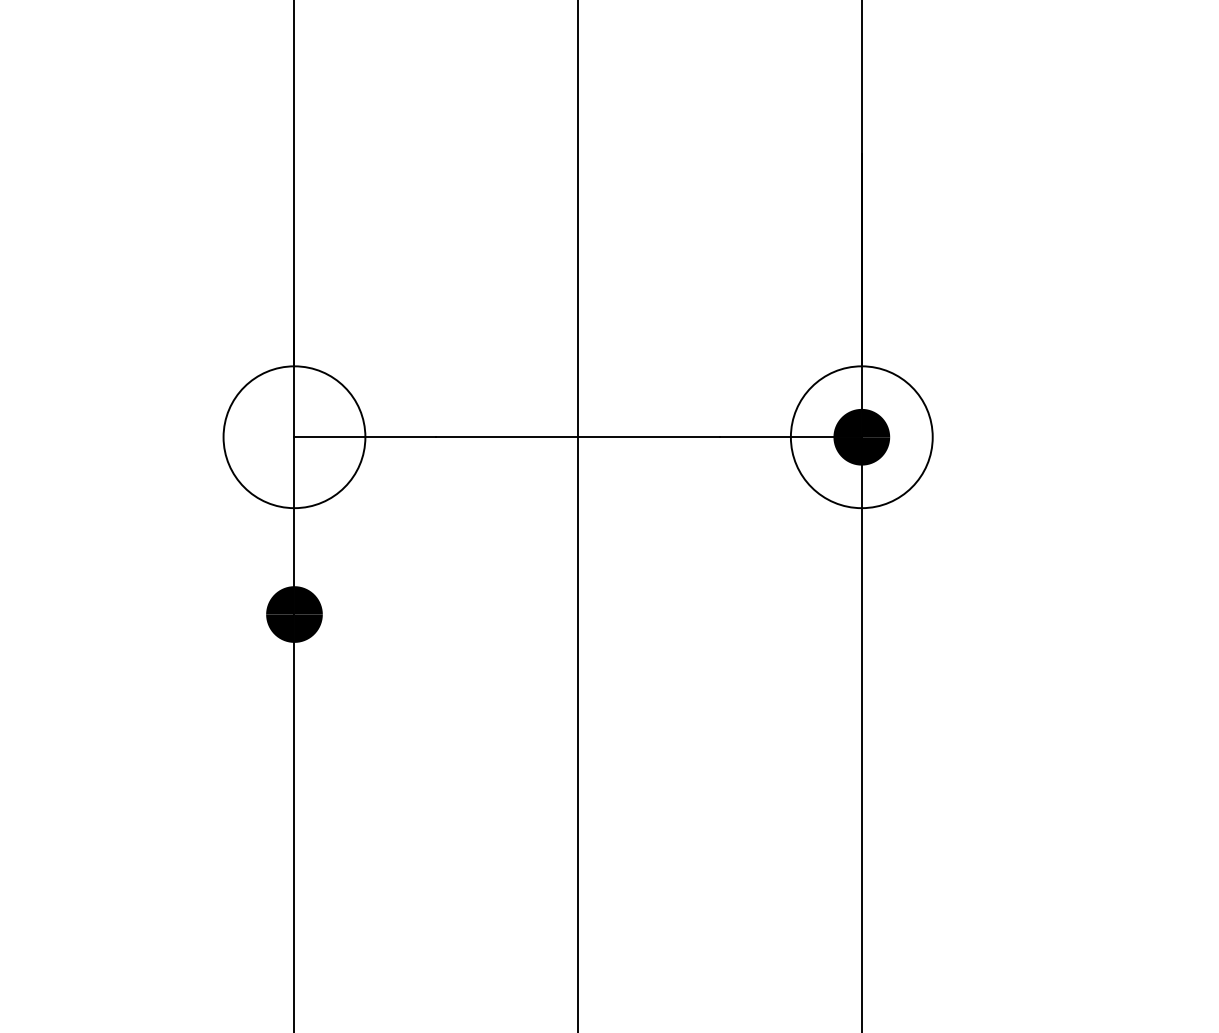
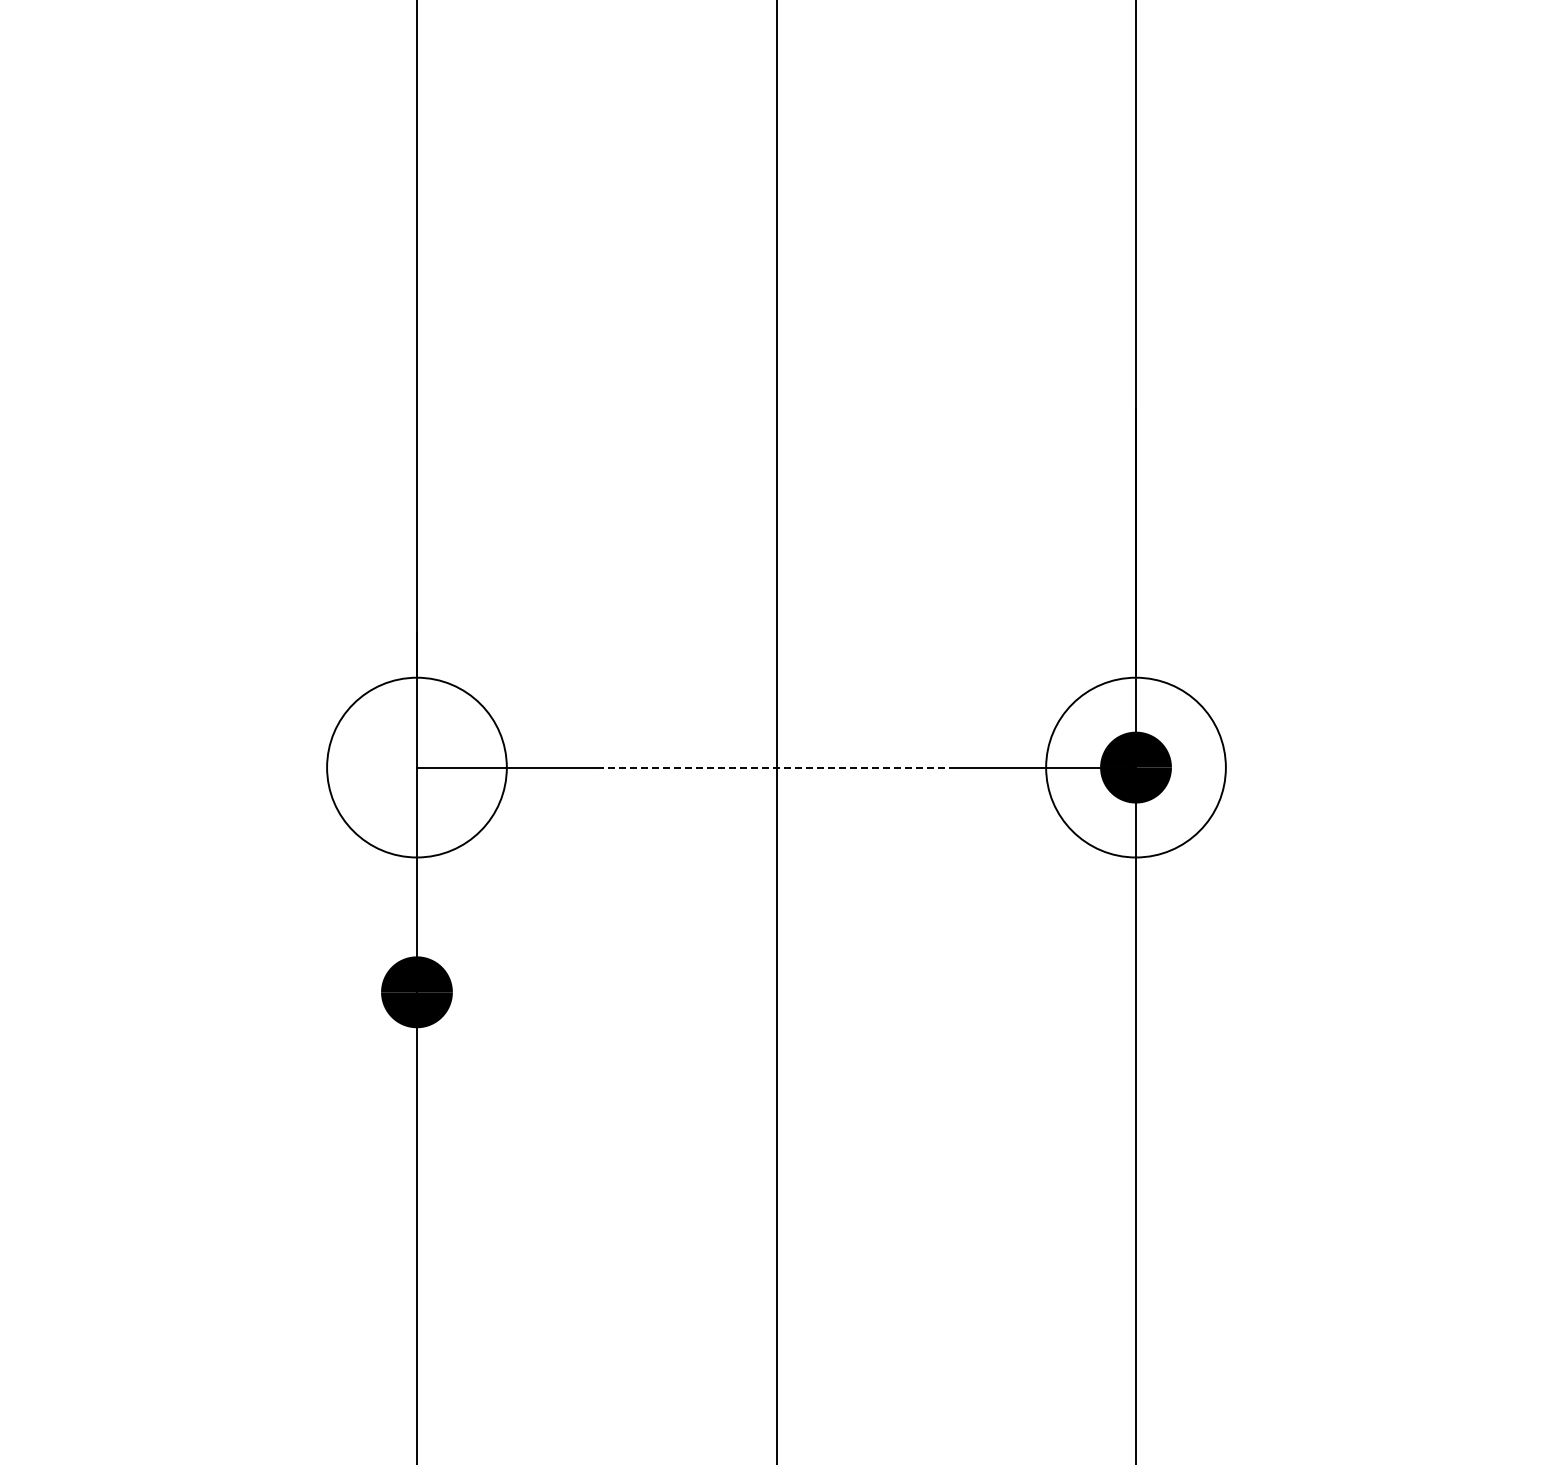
line: (578, 437) -> (776, 767), solid -> dashed

